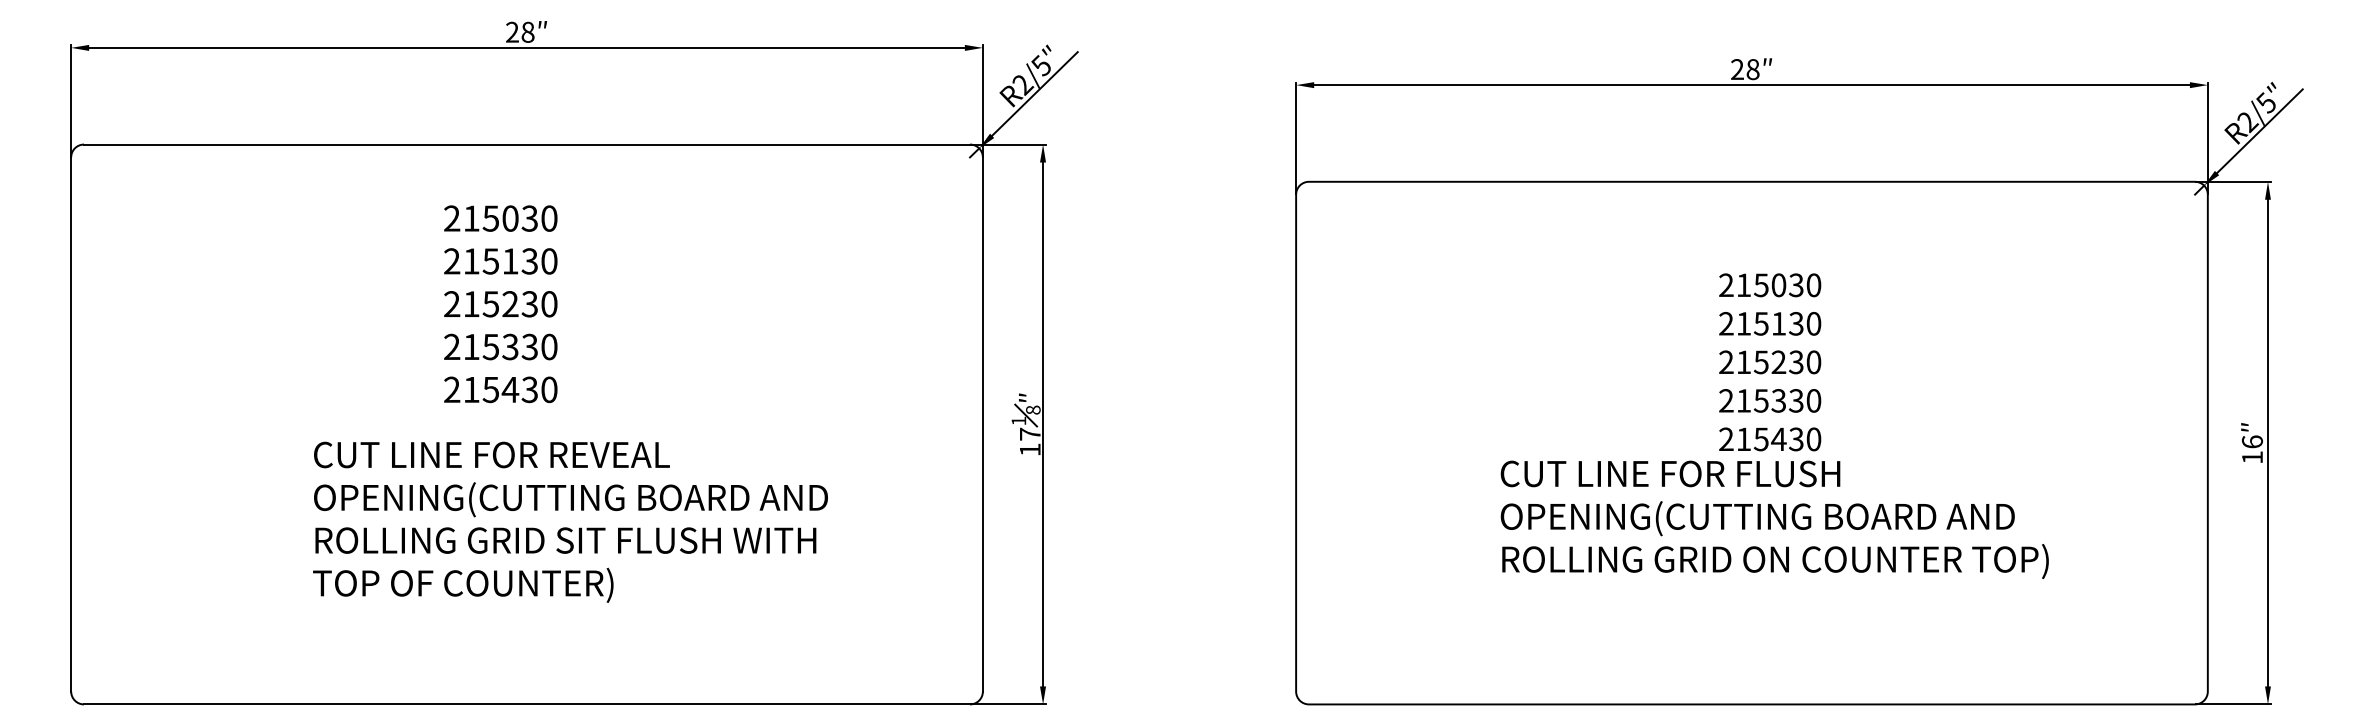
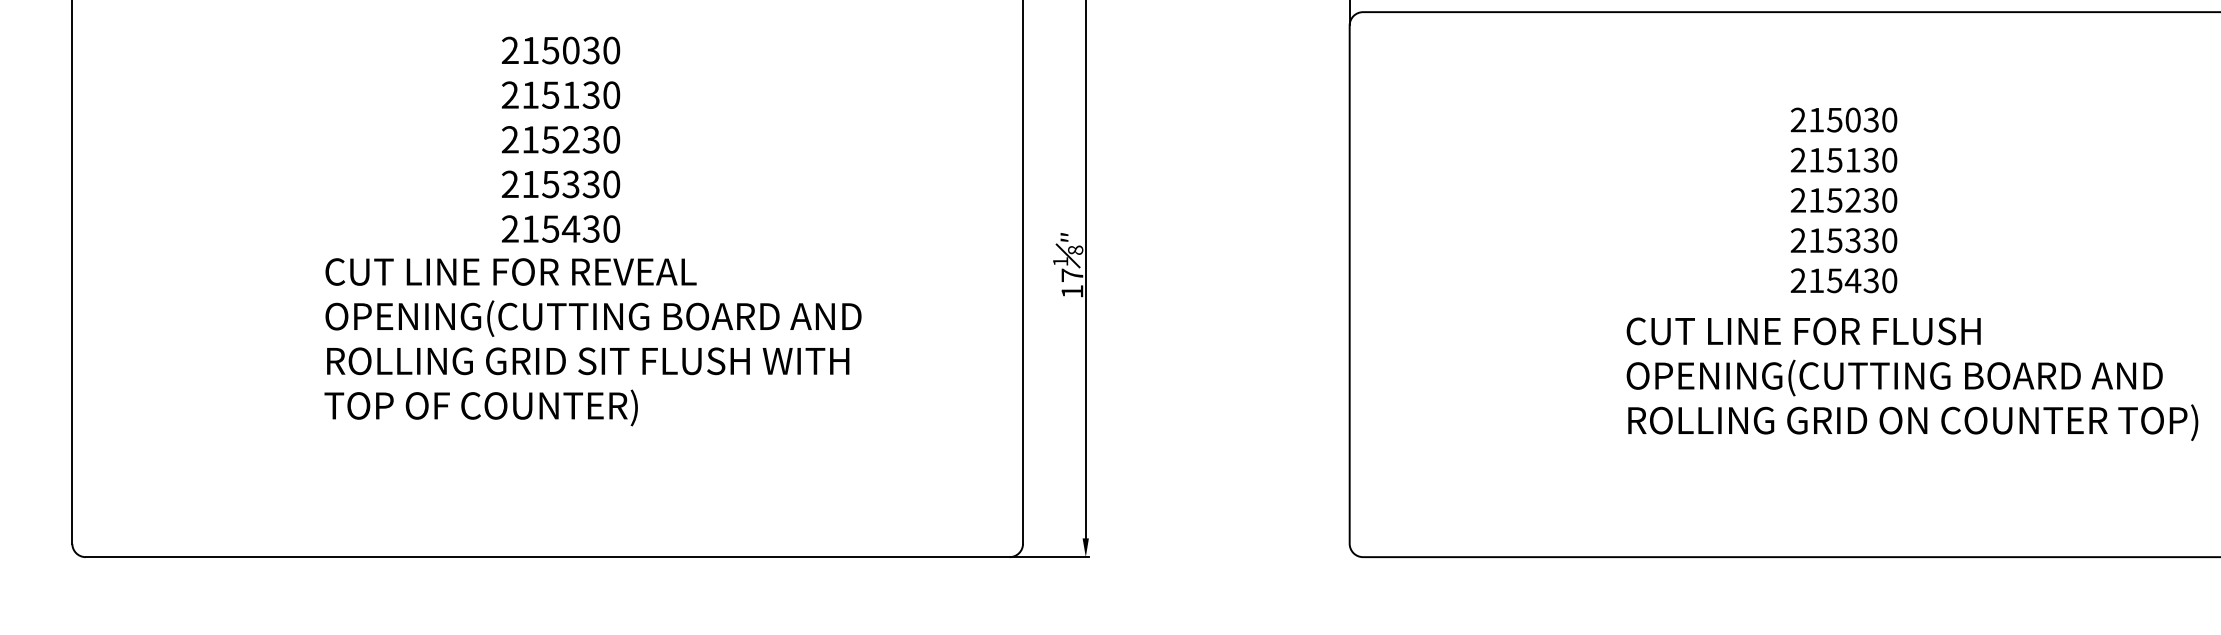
text: (500, 304) -> (560, 140), moved
text: (1774, 519) -> (1912, 378), moved
text: (570, 521) -> (593, 341), moved

